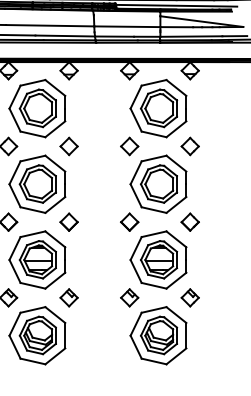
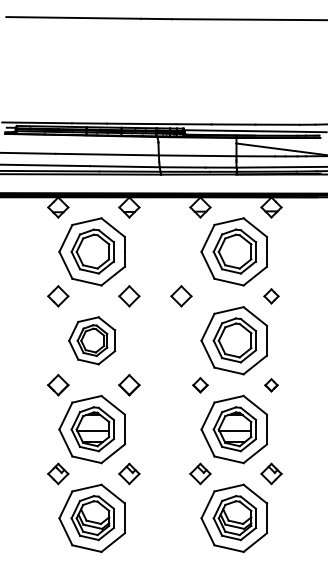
part: (129, 146) -> (181, 296), moved
part: (190, 146) -> (271, 296), size x0.7
part: (36, 184) -> (91, 340), size x0.7
part: (129, 222) -> (200, 385), size x0.7
part: (190, 222) -> (271, 385), size x0.6

